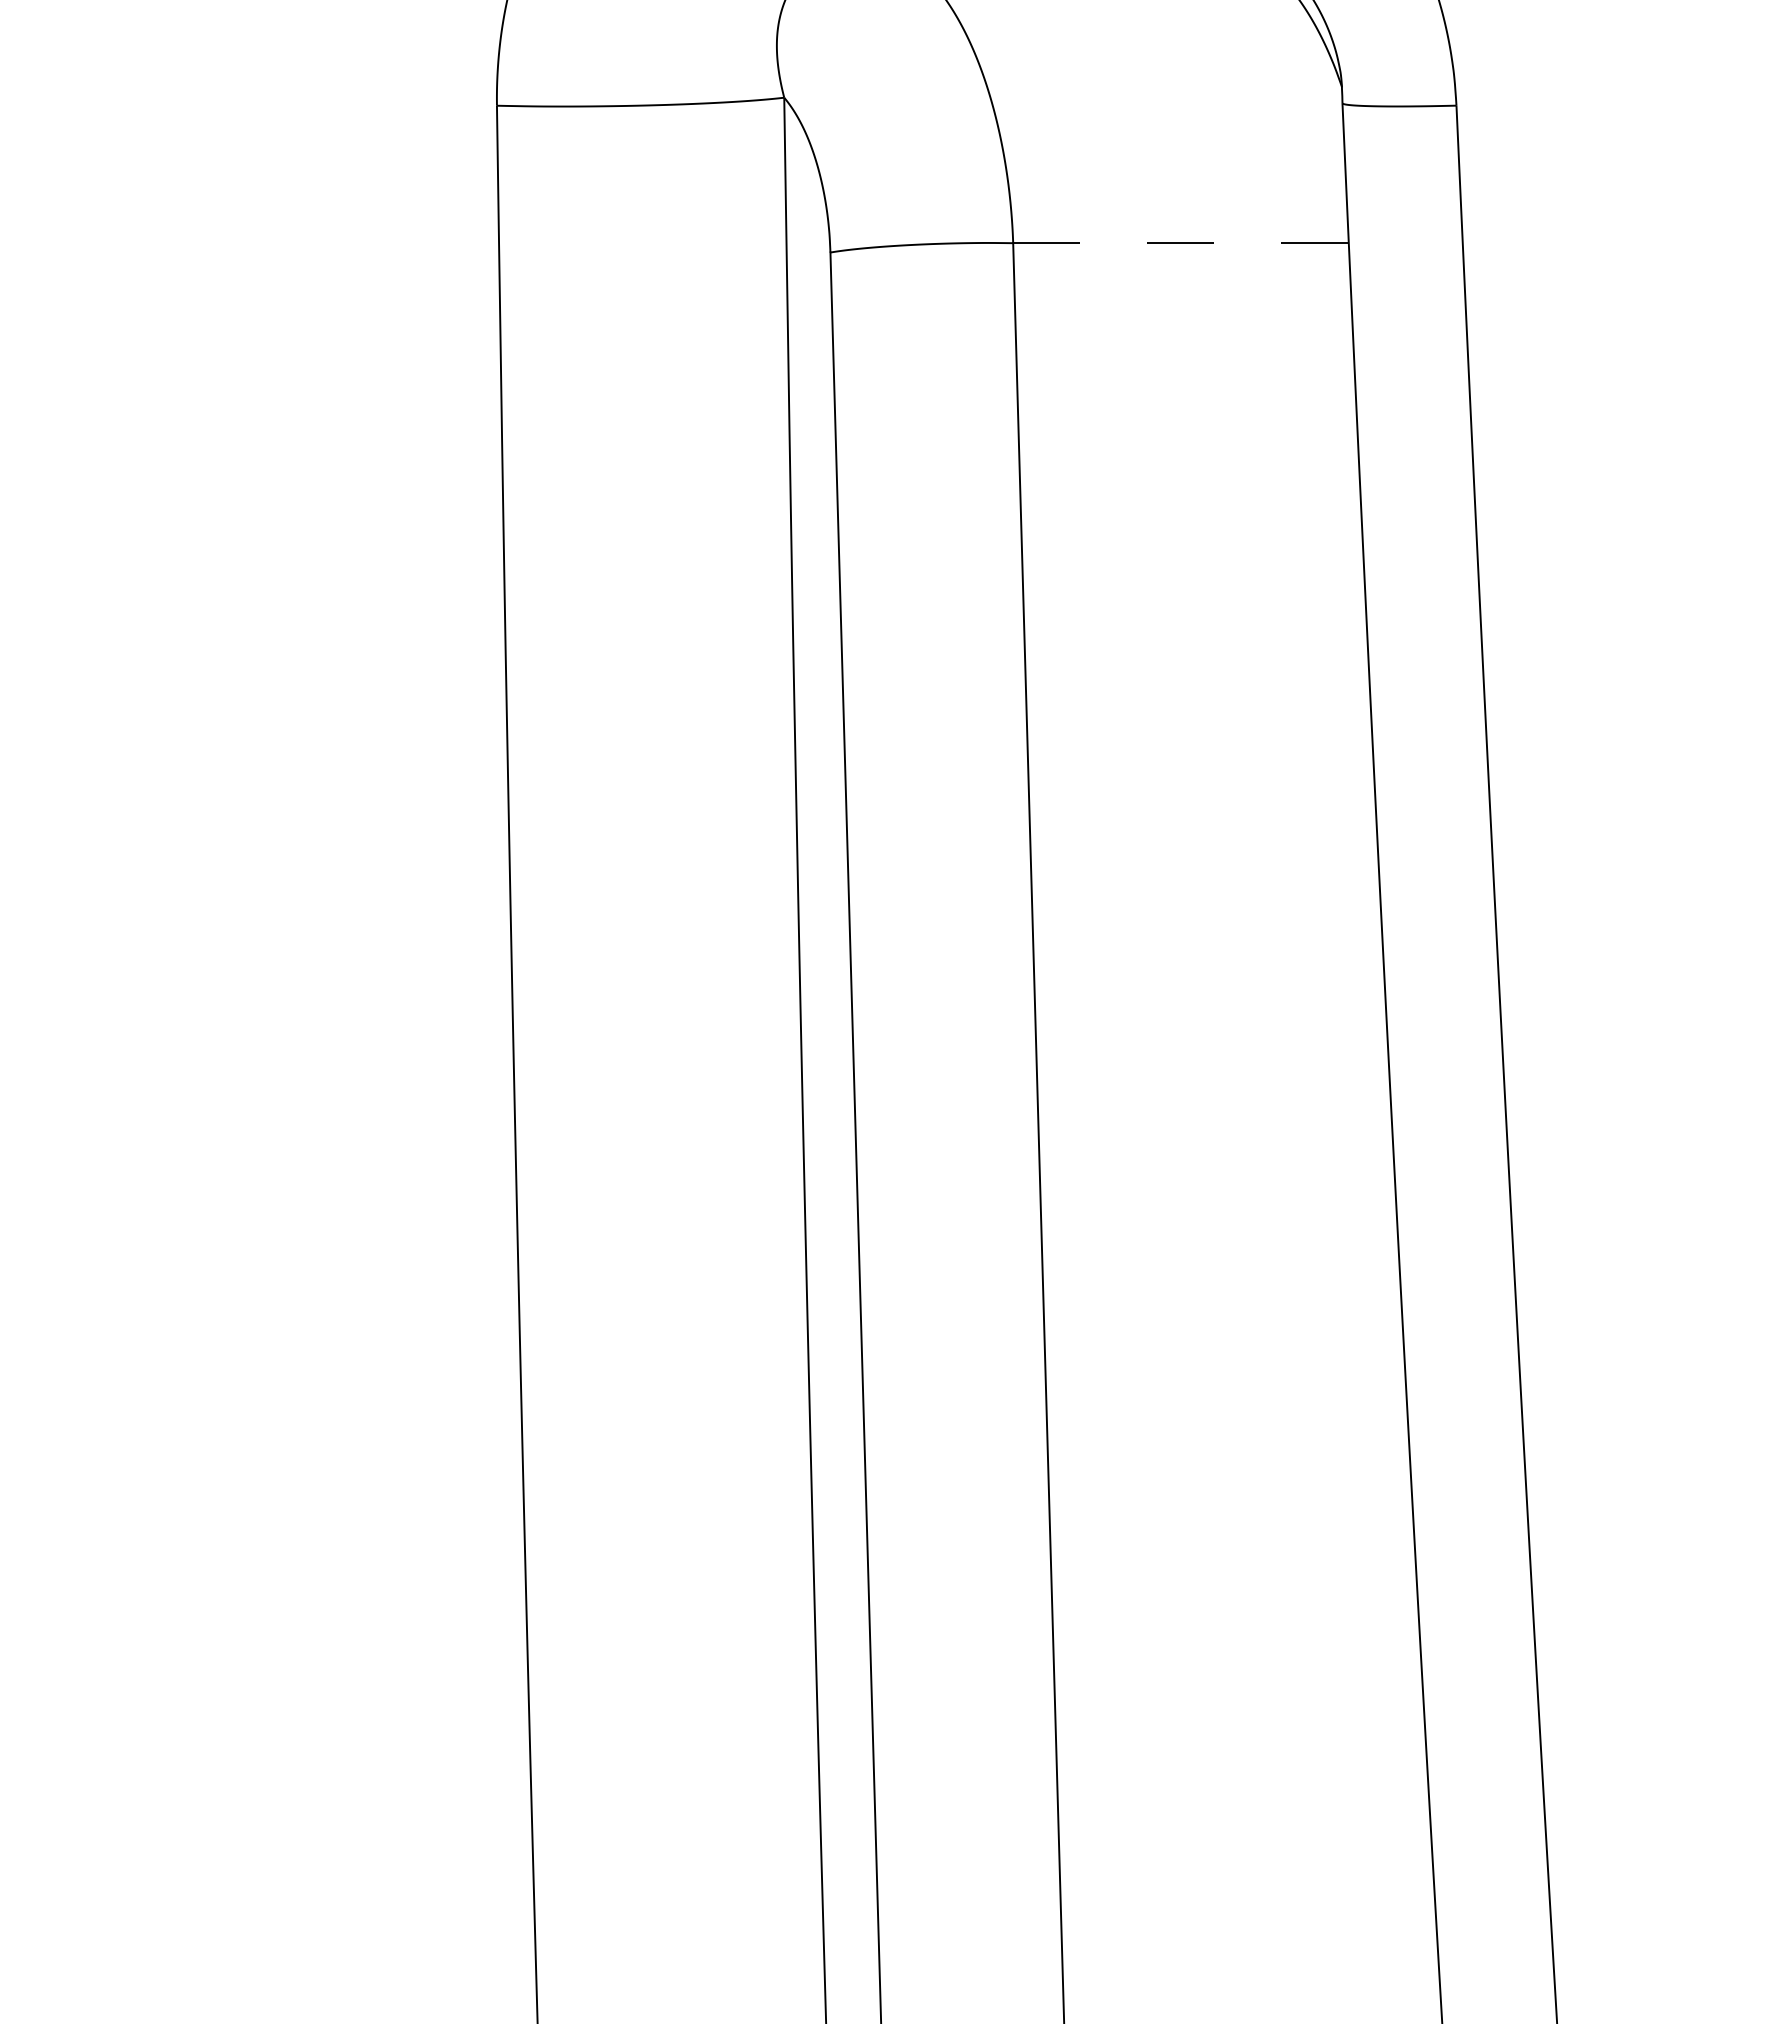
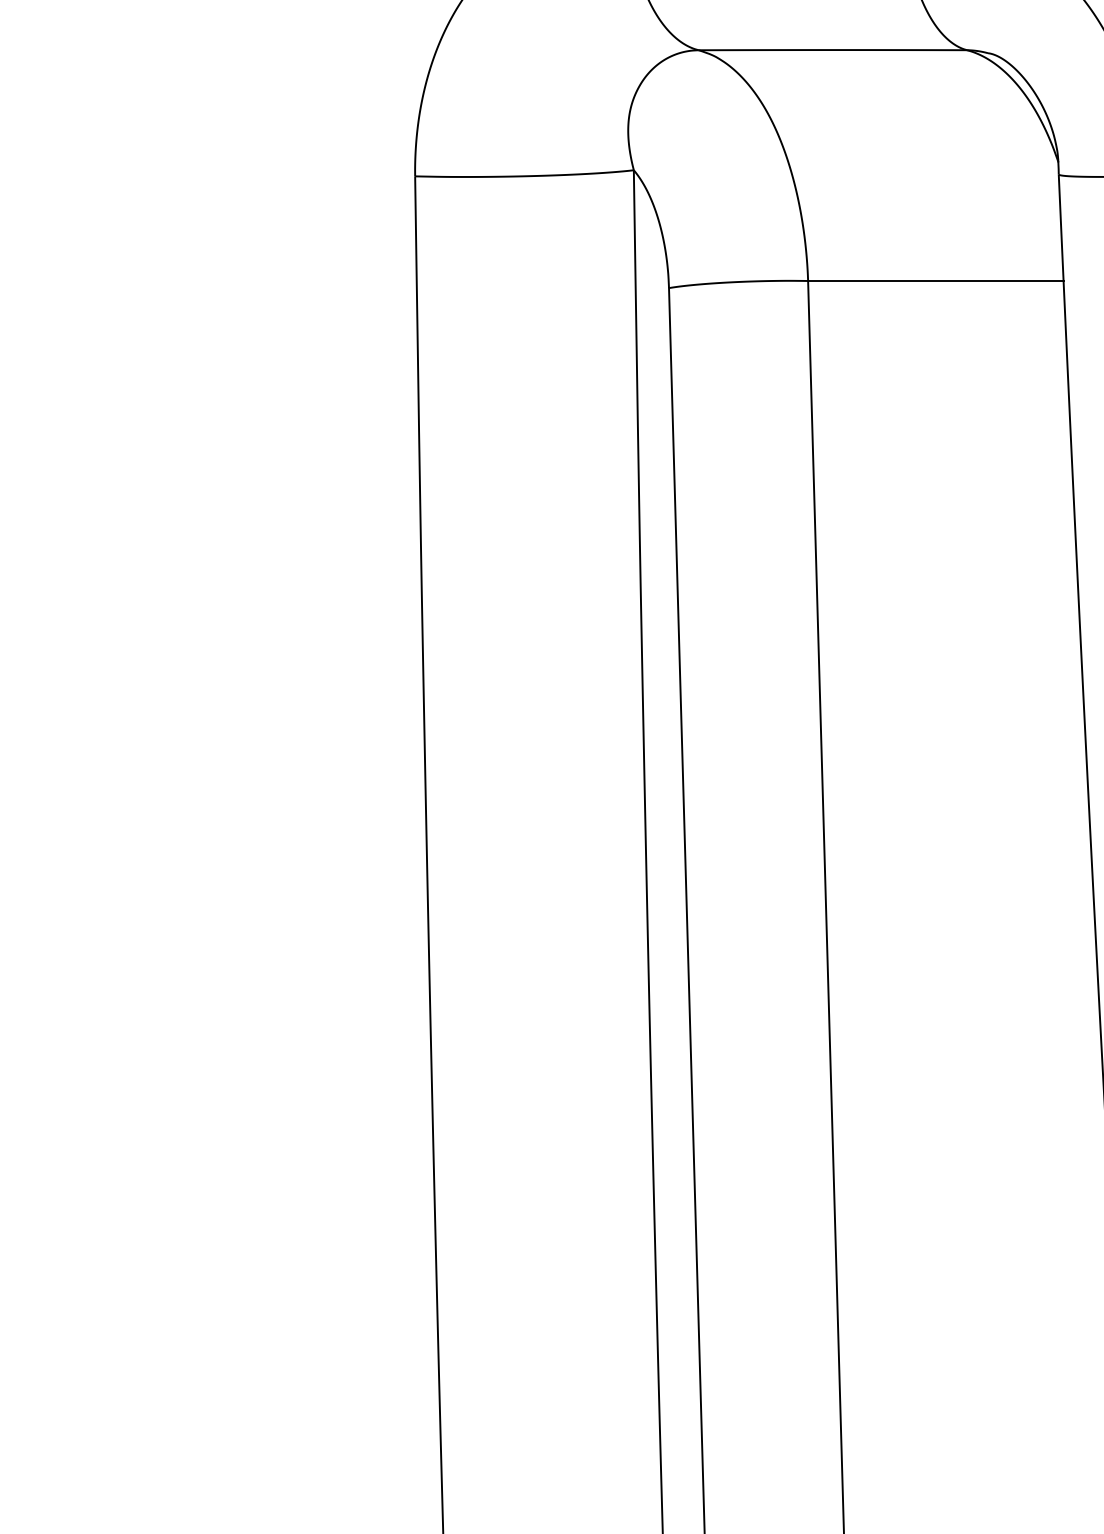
line: (1181, 243) -> (936, 281), dashed -> solid

